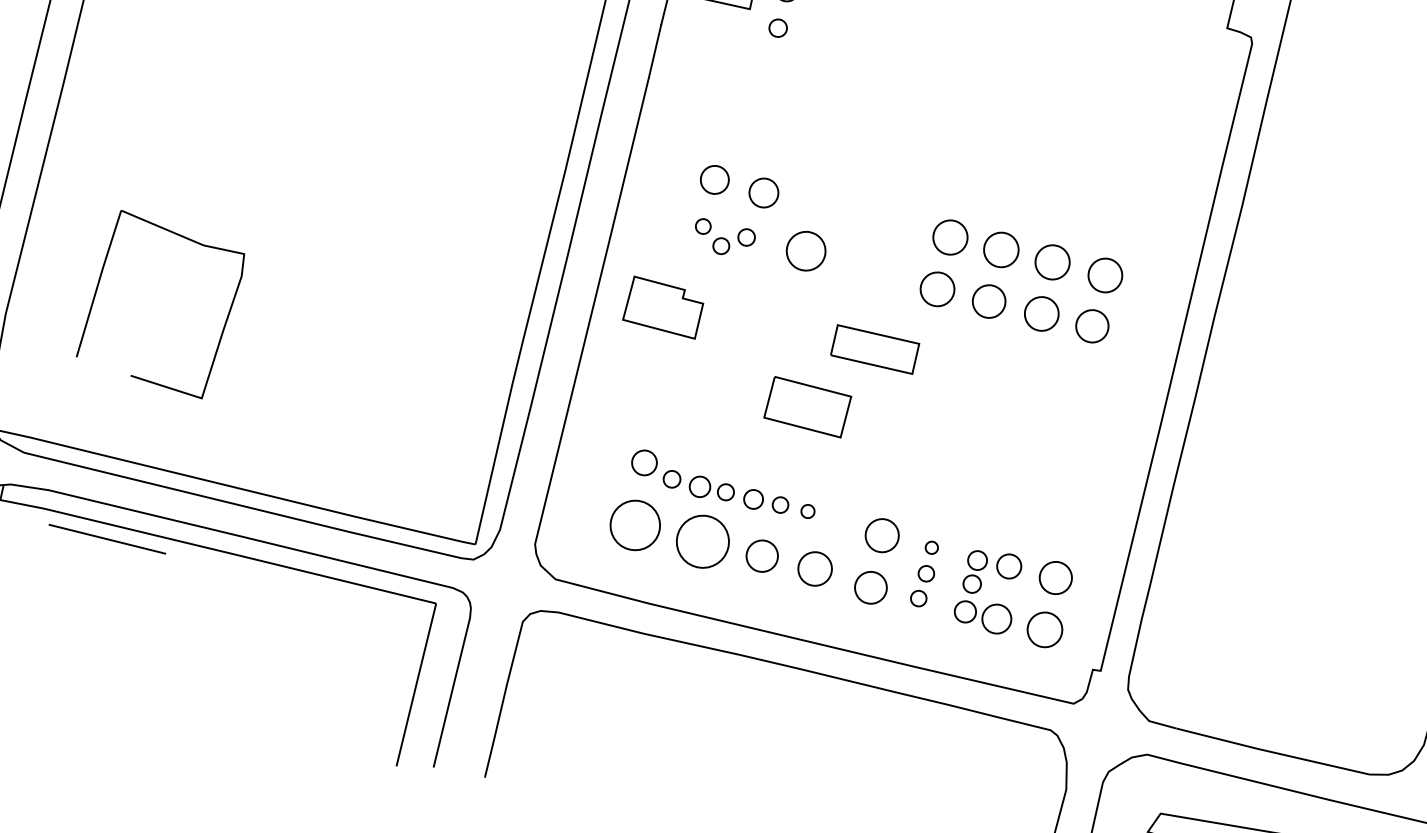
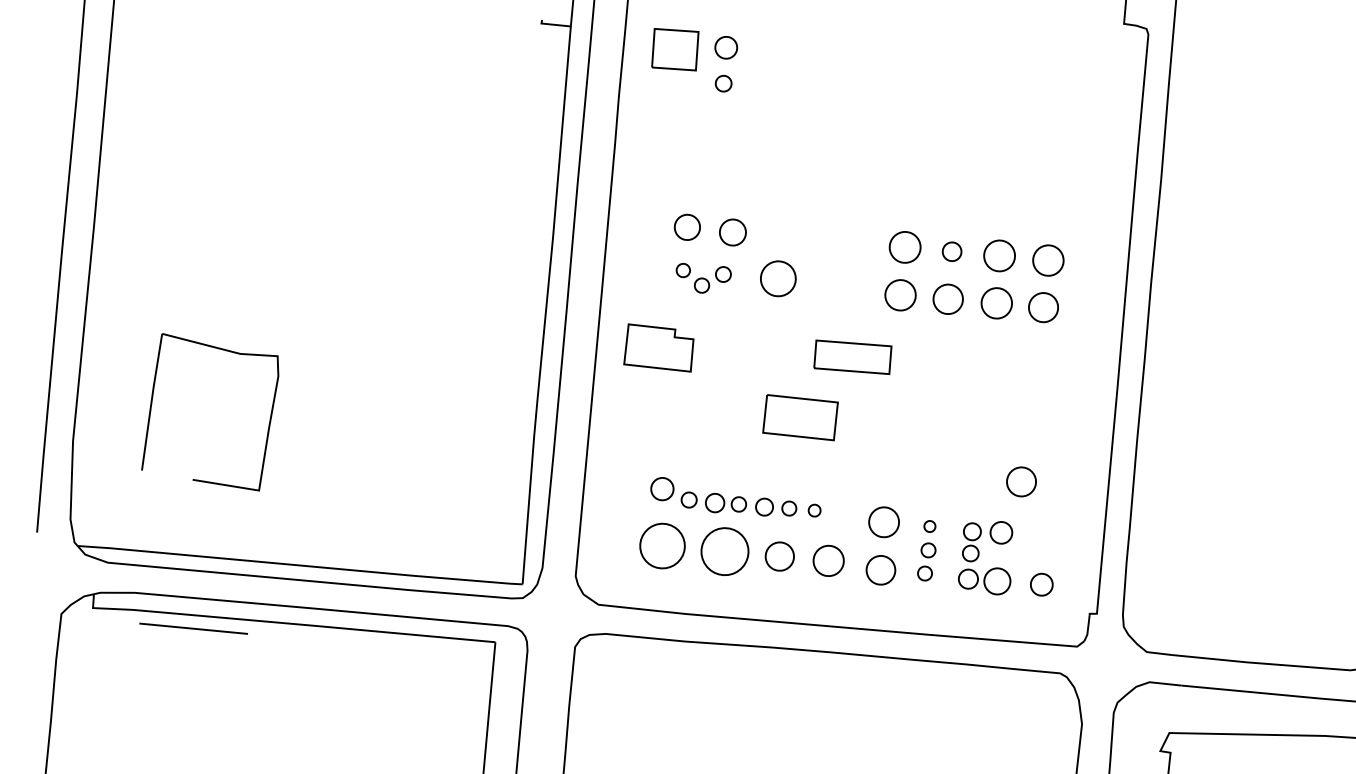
part: (1000, 249) -> (951, 251), size x0.6
part: (1055, 577) -> (1021, 481), moved
part: (1044, 629) -> (1041, 584), size x0.7

